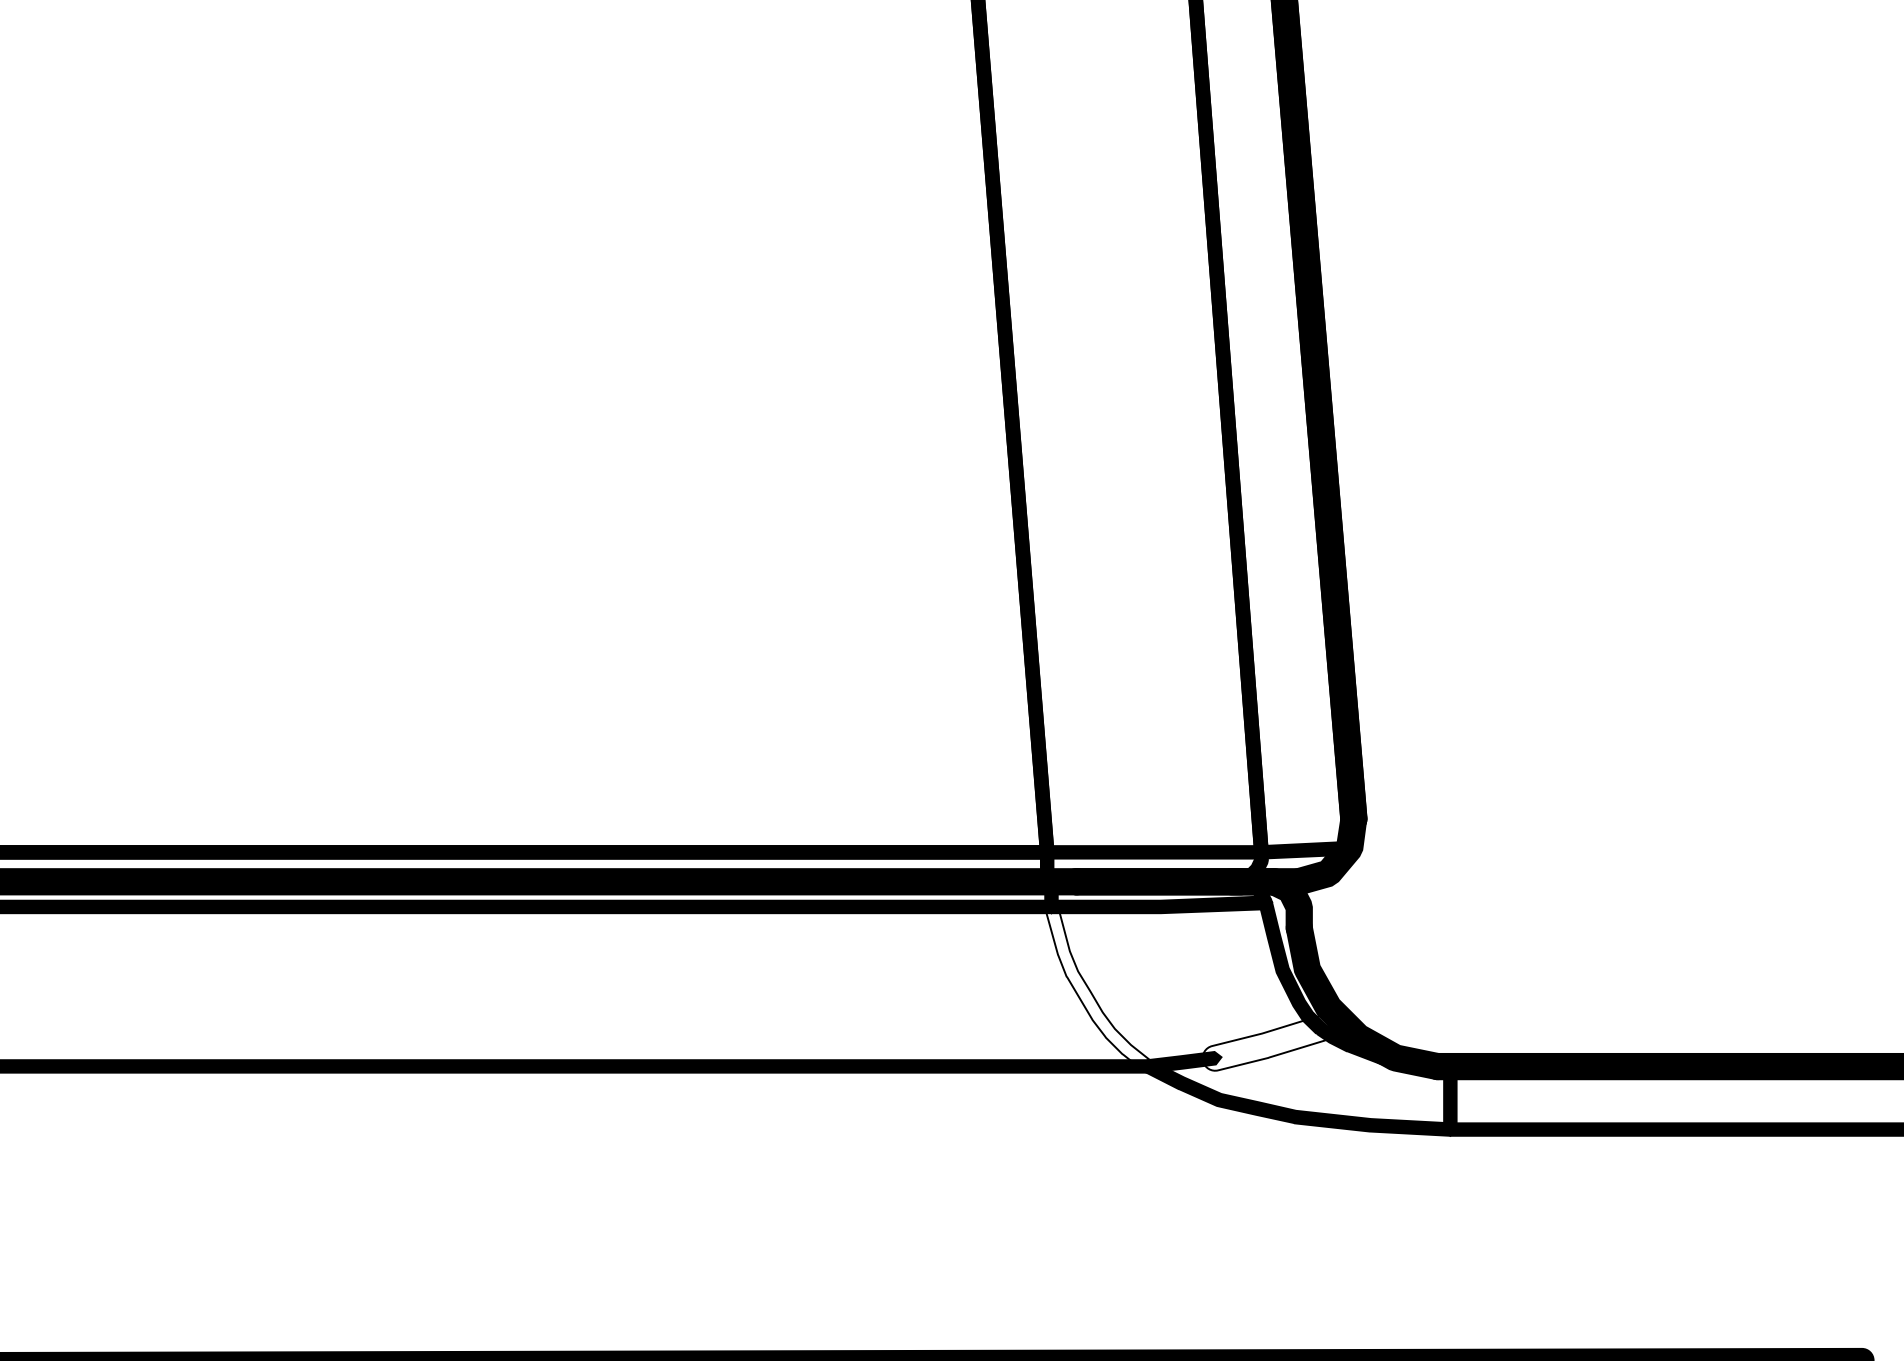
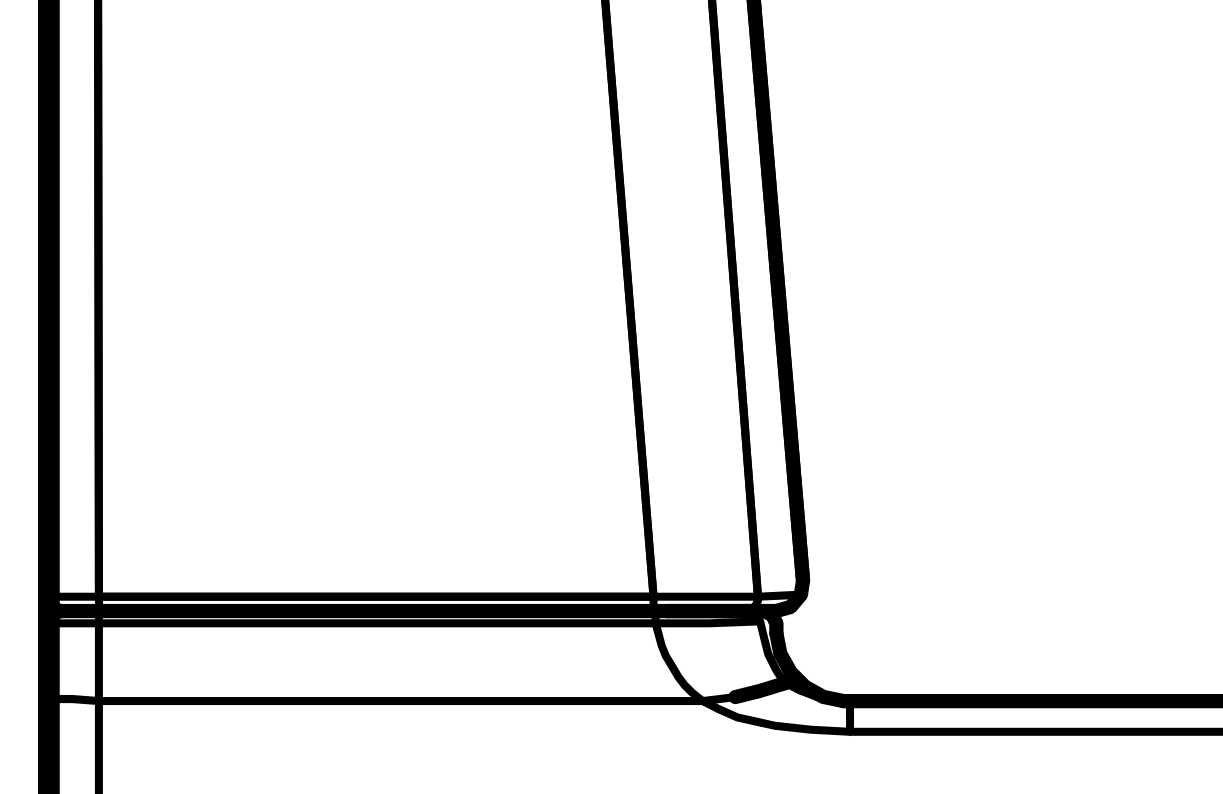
fill: (1098, 985) -> (678, 661), added
fill: (1266, 1042) -> (760, 689), added

